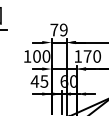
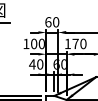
text: (59, 30) -> (52, 22), 79 -> 60
text: (44, 81) -> (40, 64), 45 -> 40

